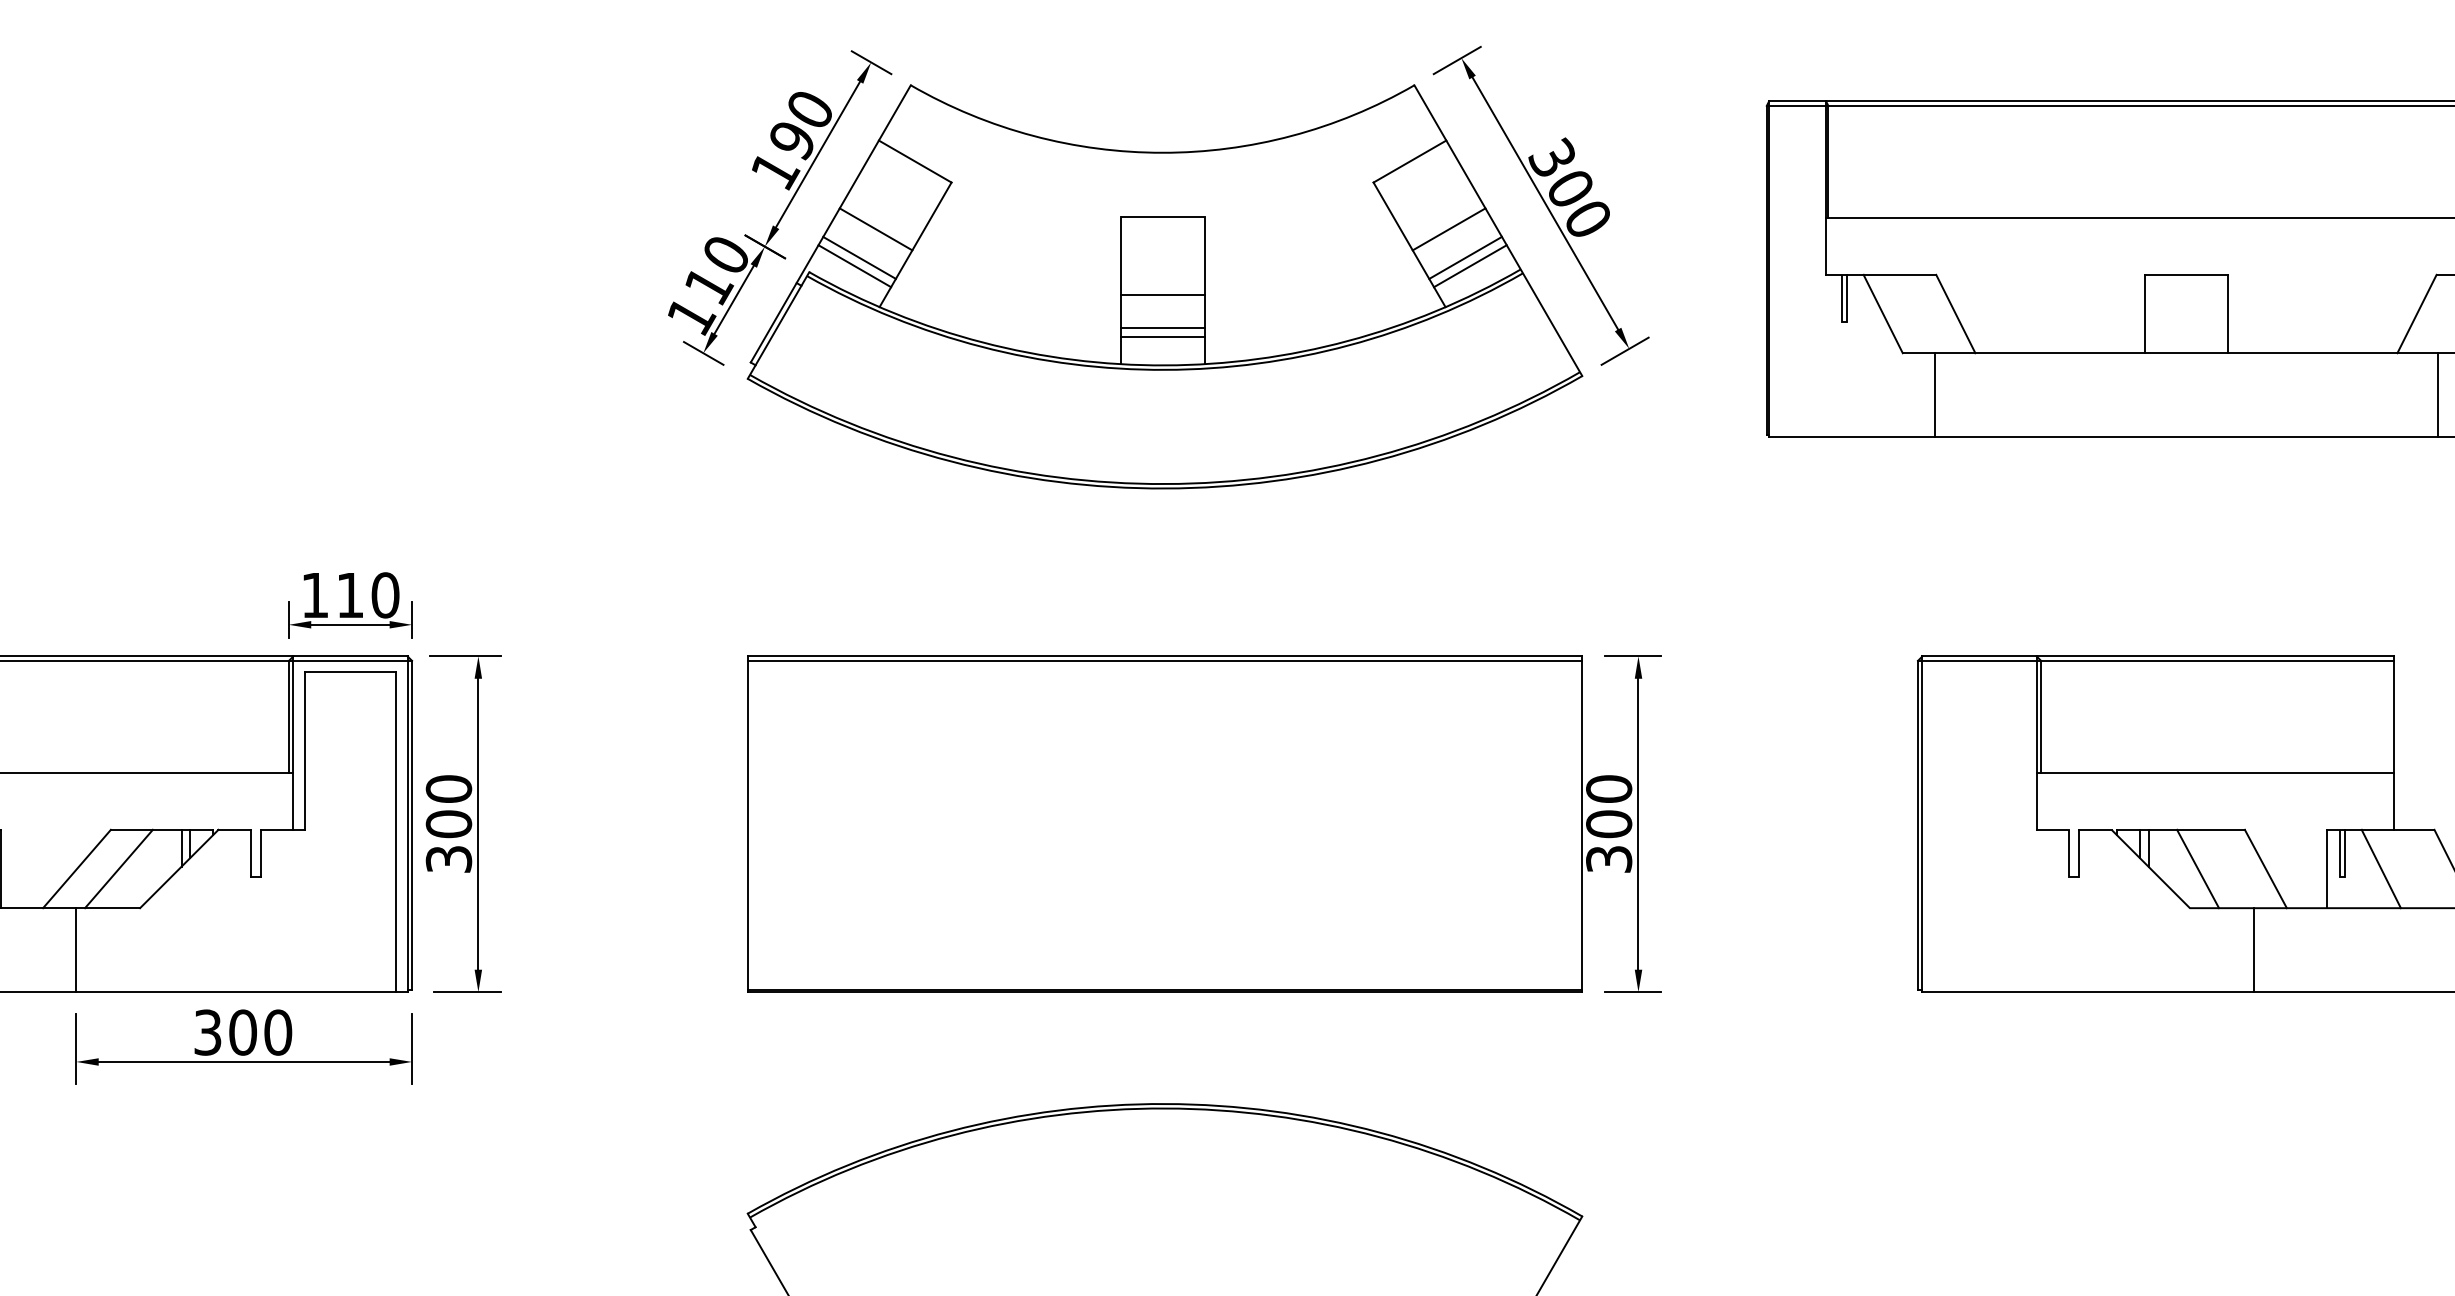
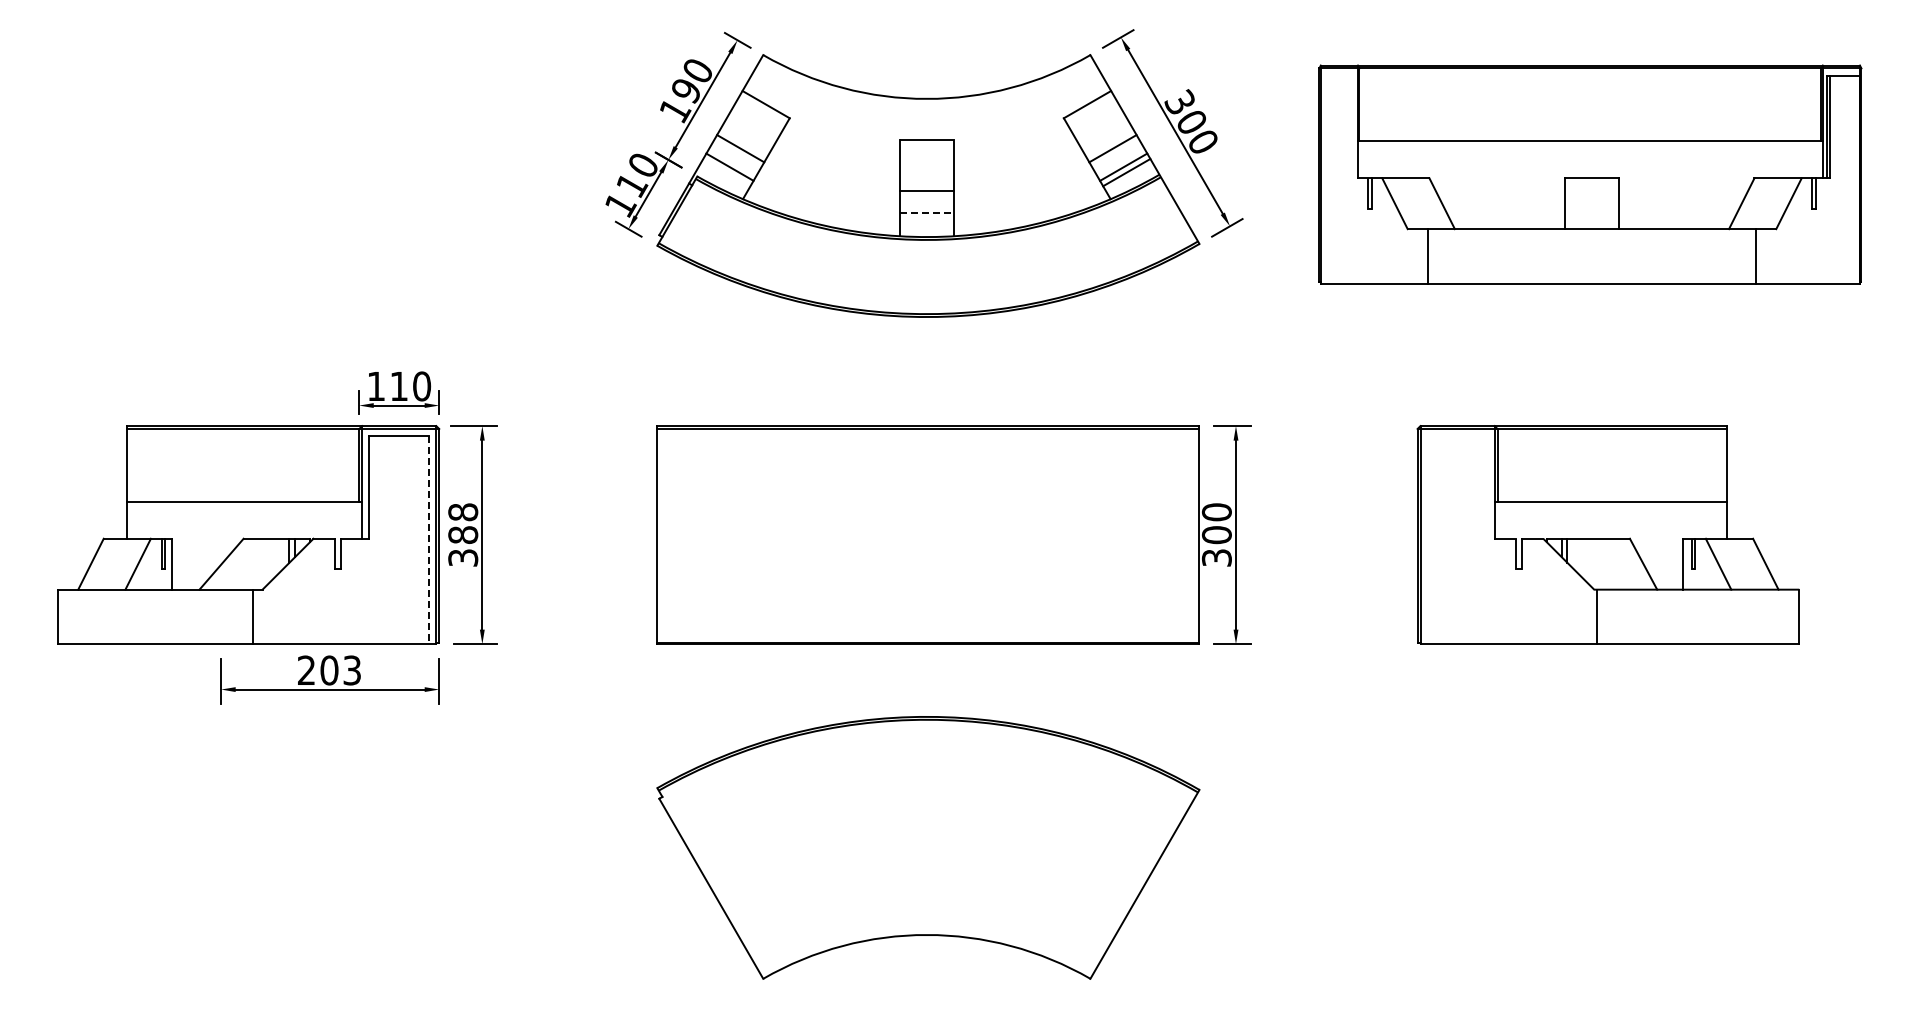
line: (854, 266) -> (726, 172), removed
line: (1163, 327) -> (927, 212), solid -> dashed
line: (1162, 336) -> (926, 218), removed
text: (449, 806) -> (463, 523), 300 -> 388
line: (397, 832) -> (429, 540), solid -> dashed
line: (118, 867) -> (248, 563), removed
line: (2198, 867) -> (1599, 563), removed
line: (76, 949) -> (253, 616), moved
line: (2253, 949) -> (1596, 616), moved
text: (243, 1032) -> (329, 670), 300 -> 203

